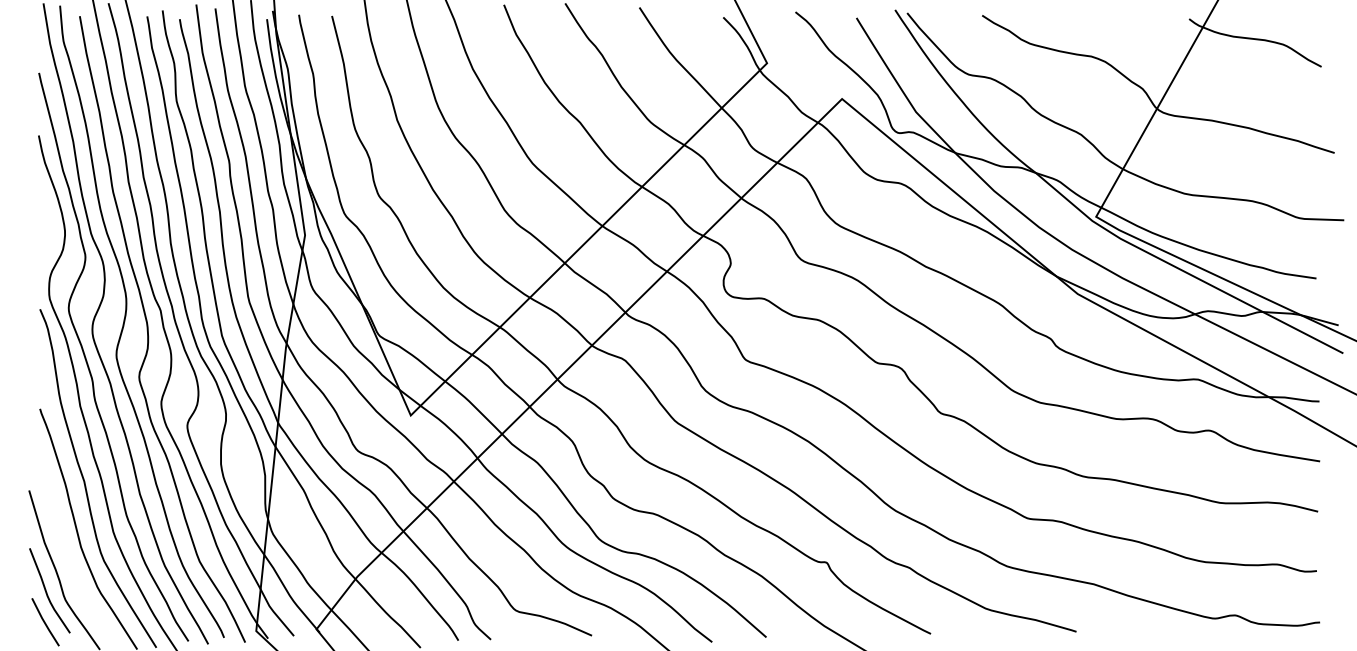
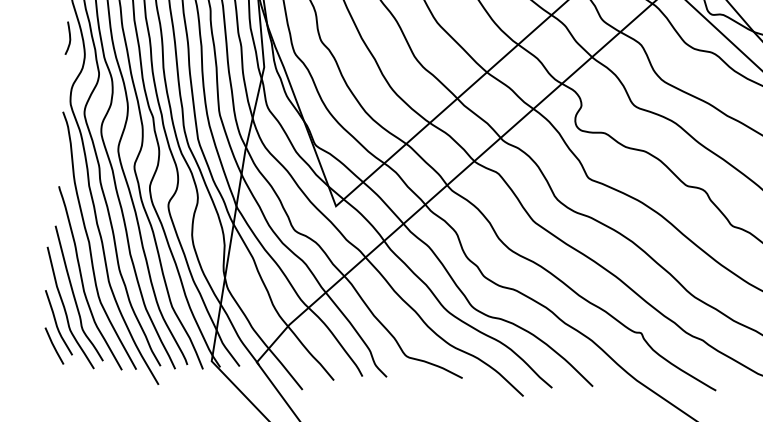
curve: (43, 210) -> (69, 38), added
curve: (68, 552) -> (74, 294), added

